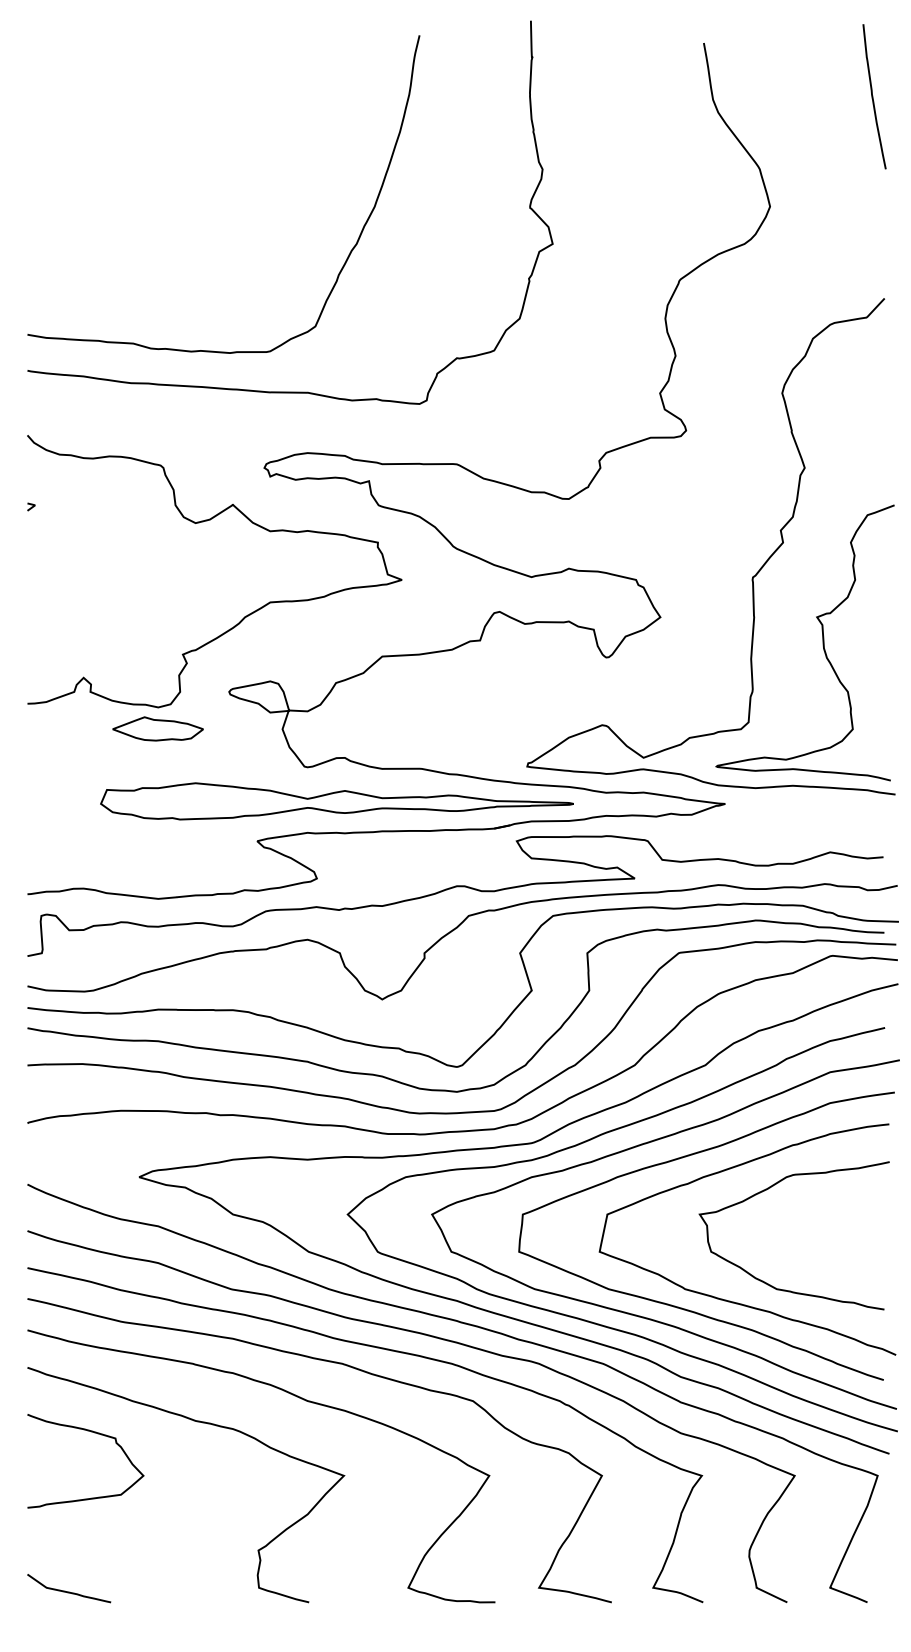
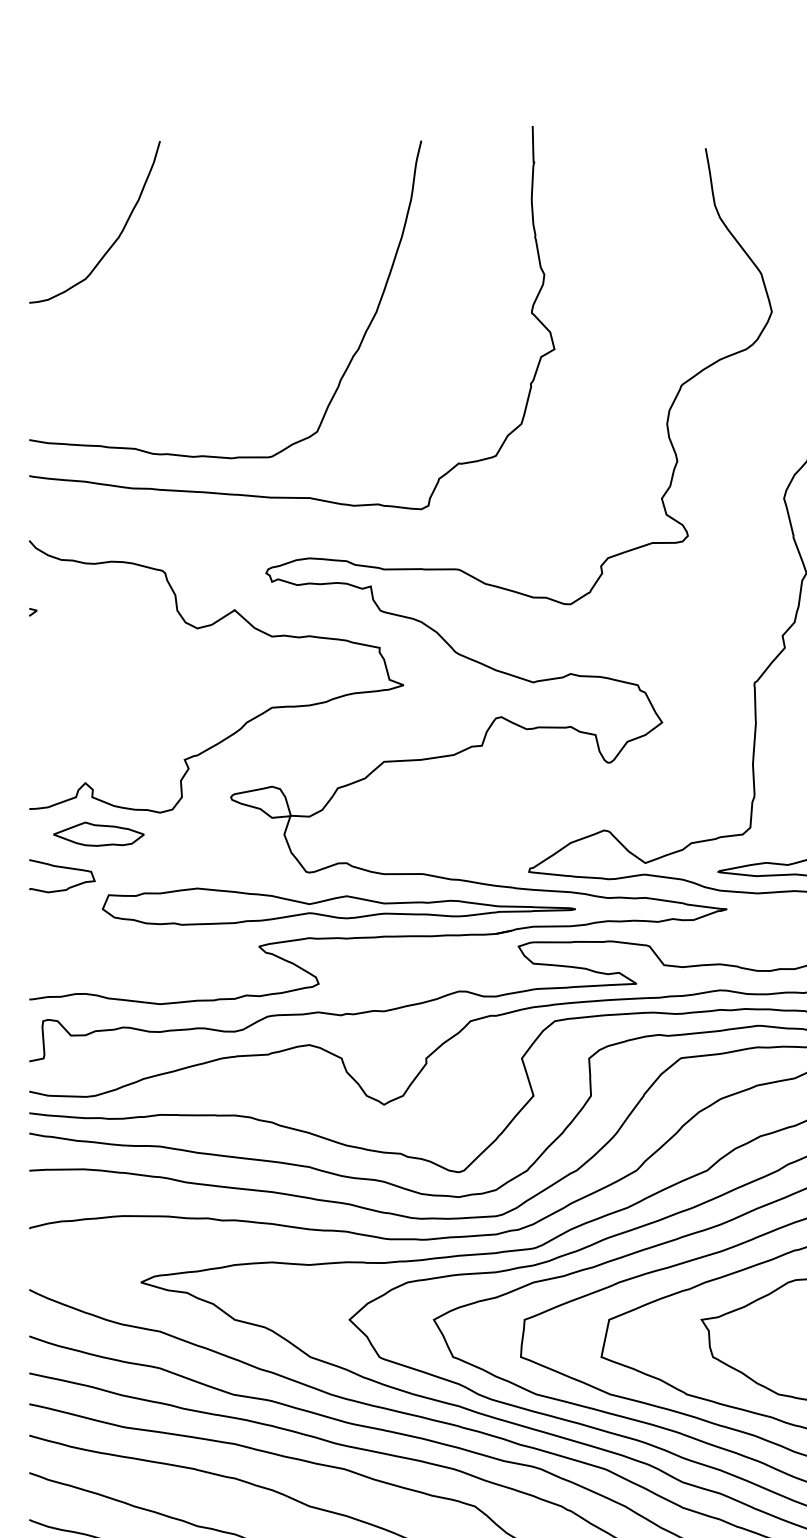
curve: (113, 134) -> (115, 239), added
part: (157, 728) -> (98, 833), moved
curve: (62, 763) -> (64, 868), added

